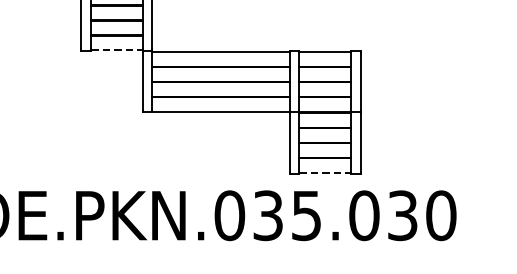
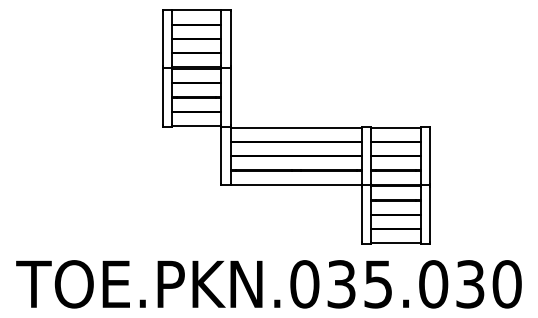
line: (116, 50) -> (196, 126), dashed -> solid
line: (325, 173) -> (396, 243), dashed -> solid

